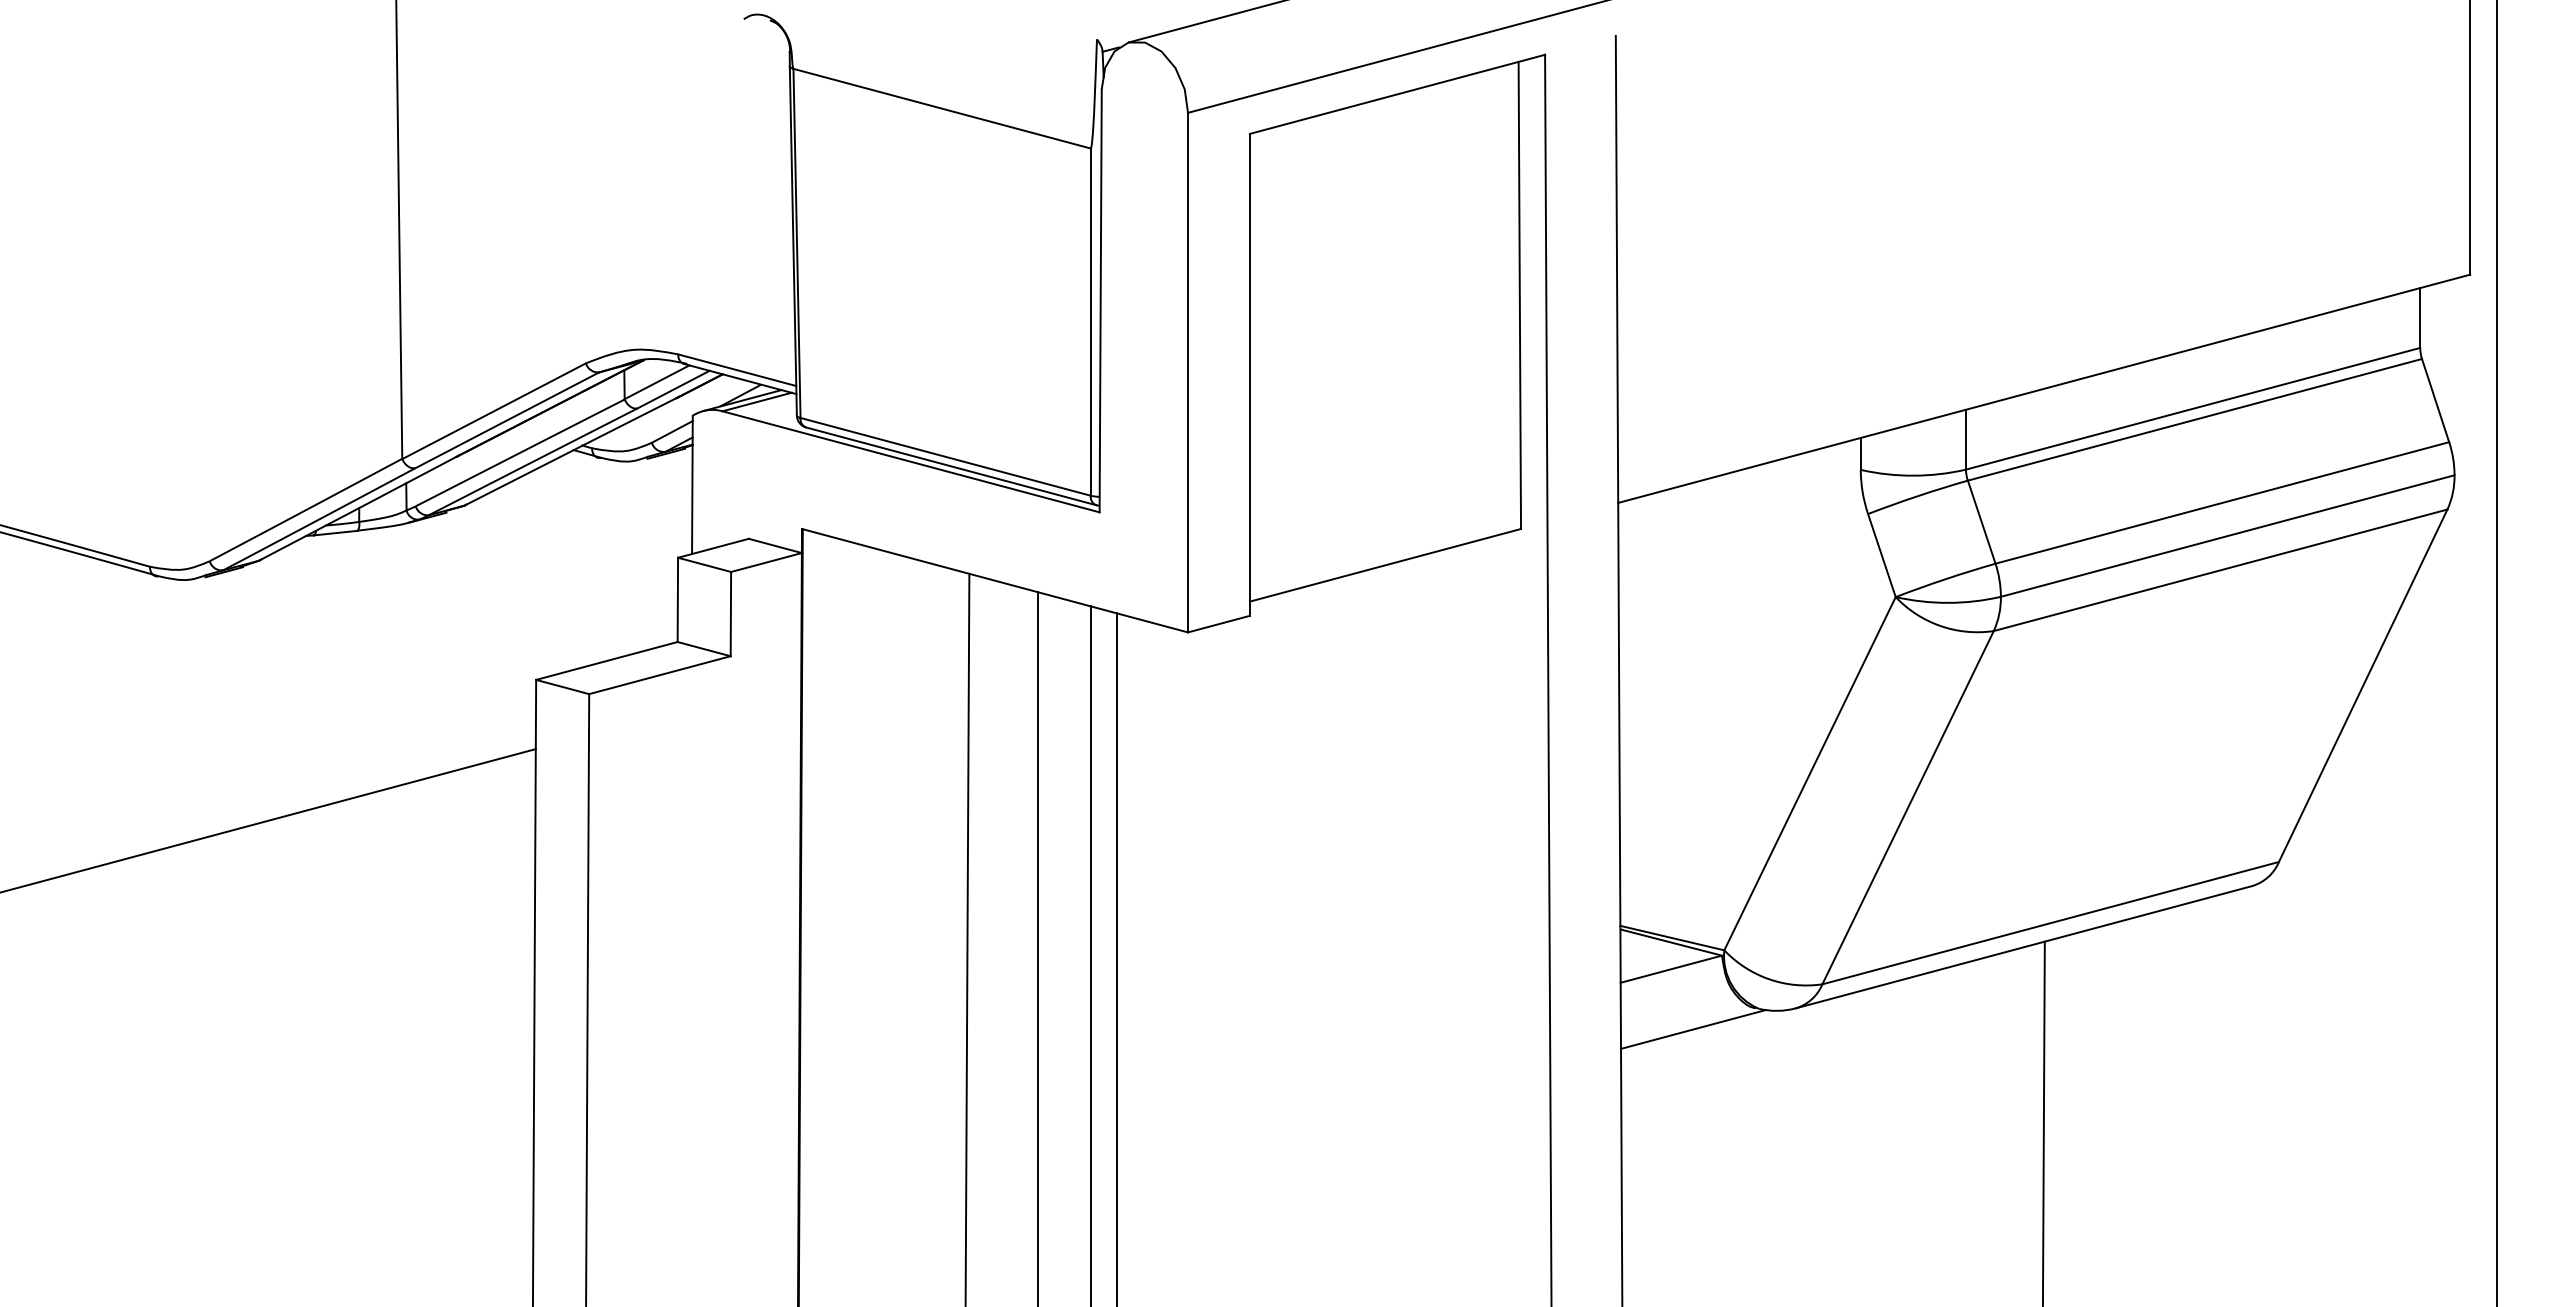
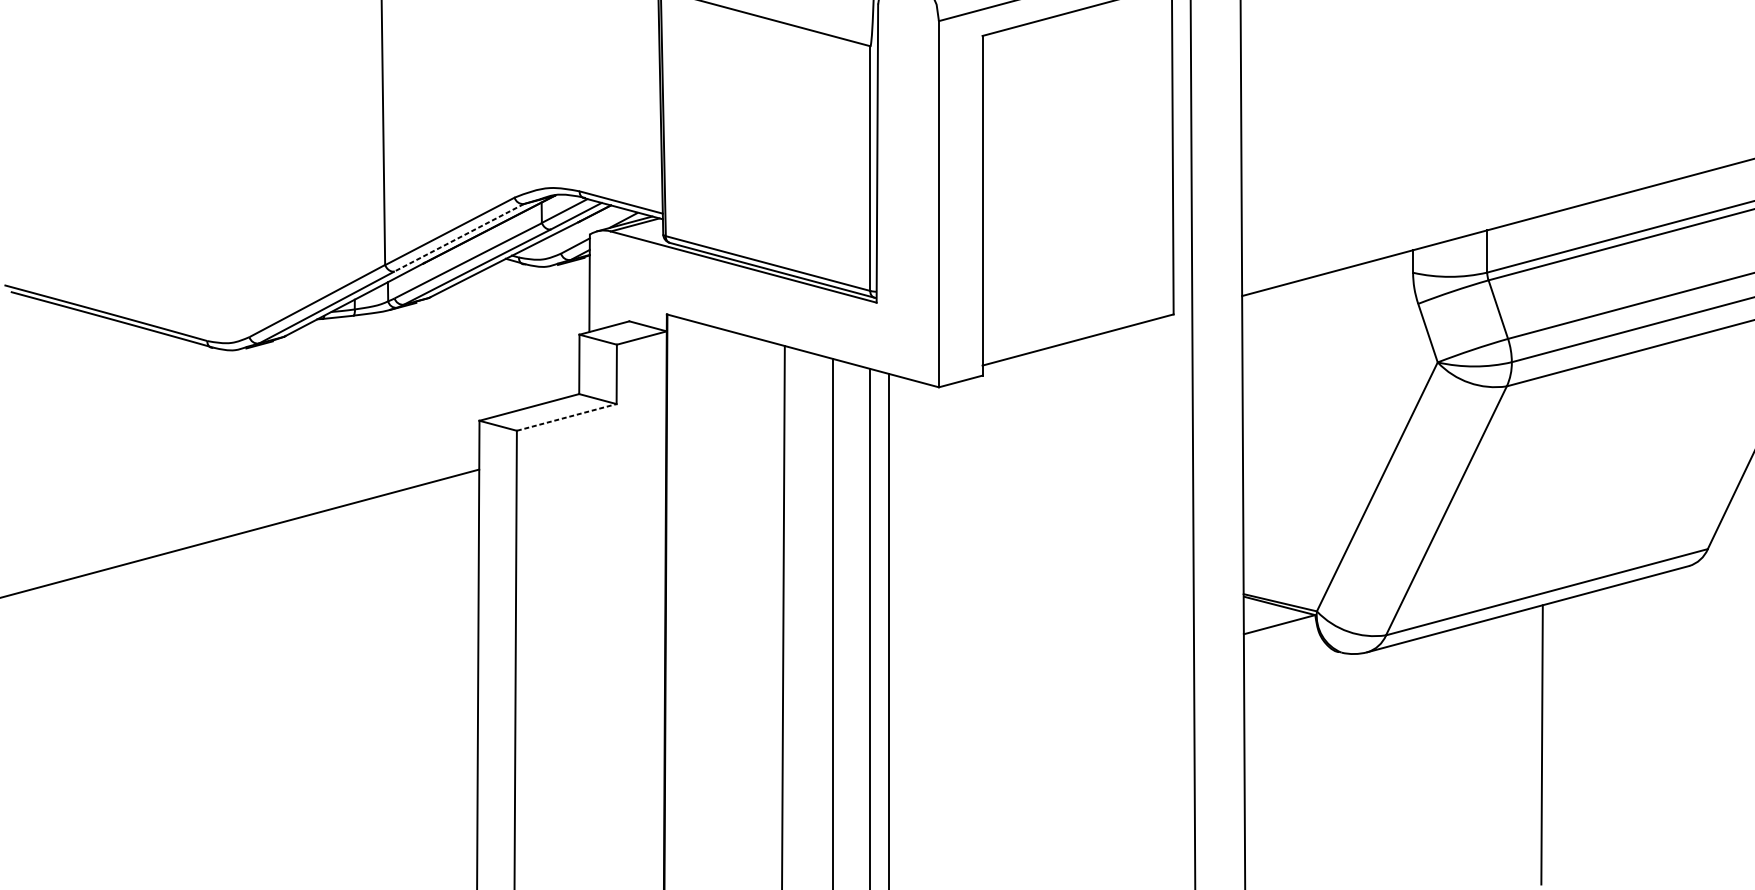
line: (507, 420) -> (459, 237), solid -> dashed
line: (660, 675) -> (567, 417), solid -> dashed
line: (1693, 1029) -> (1295, 667), removed

